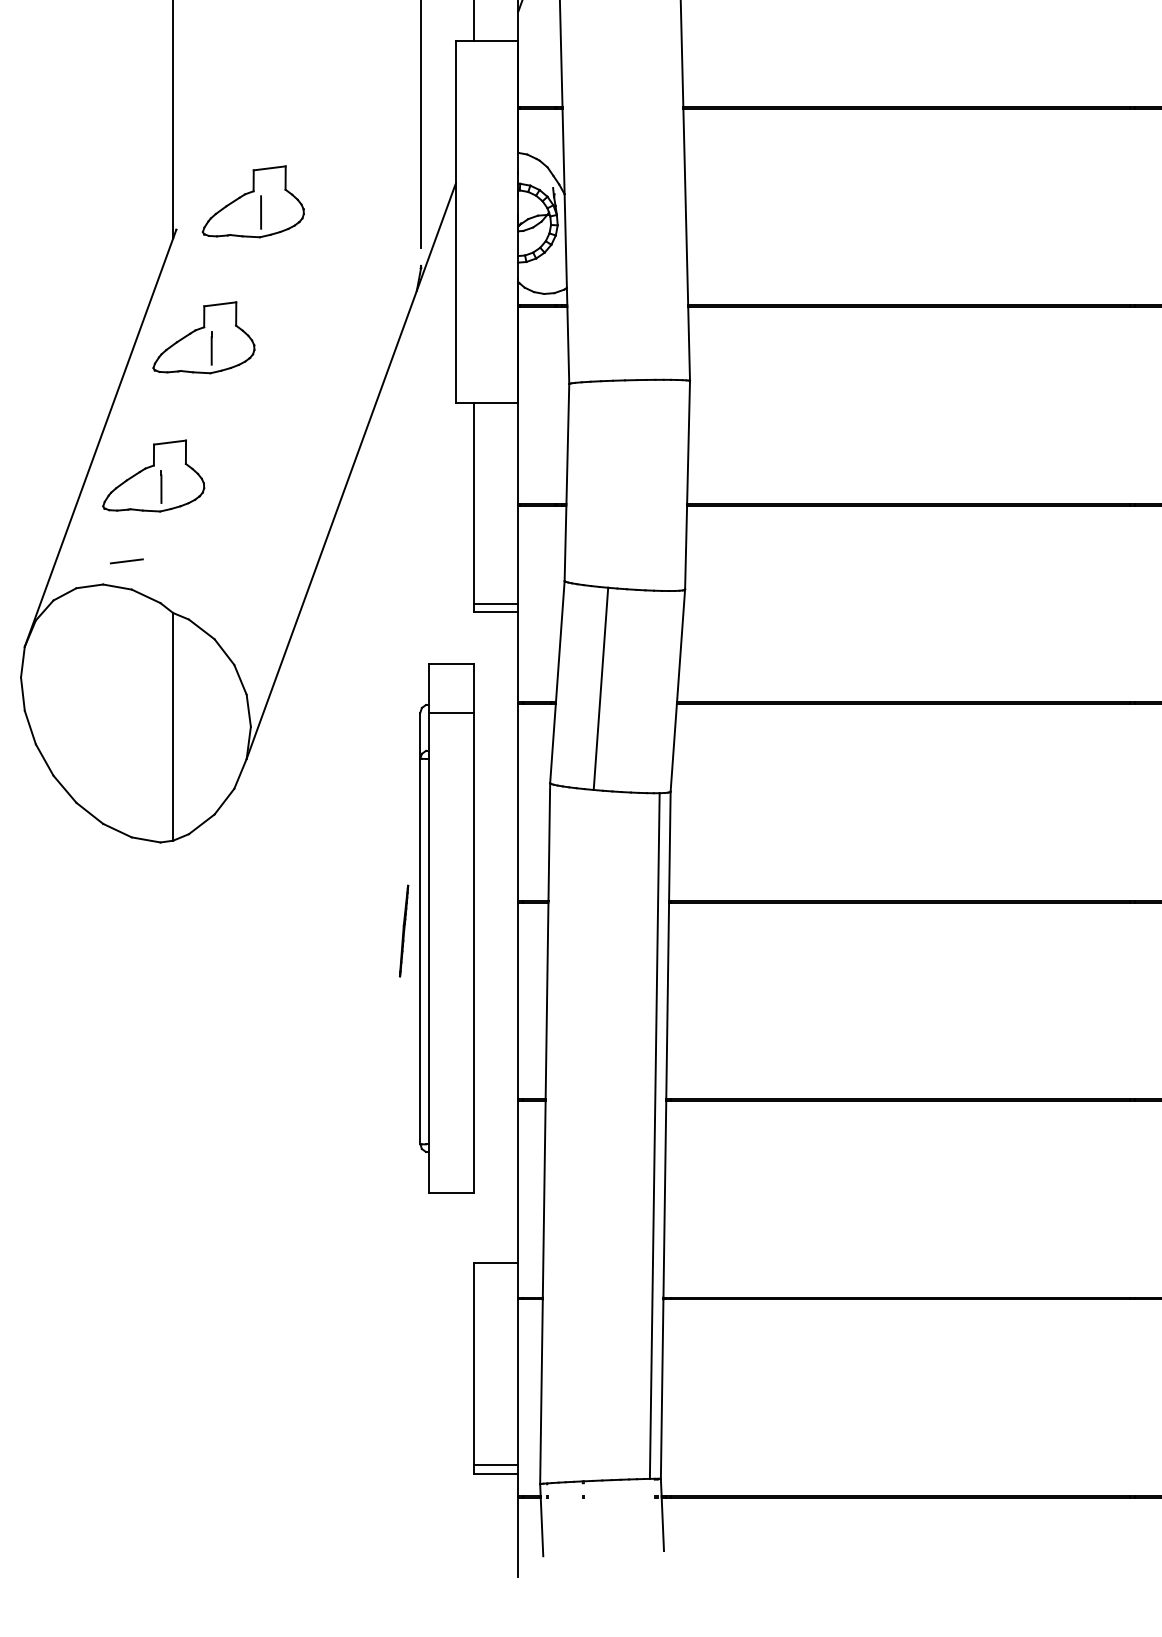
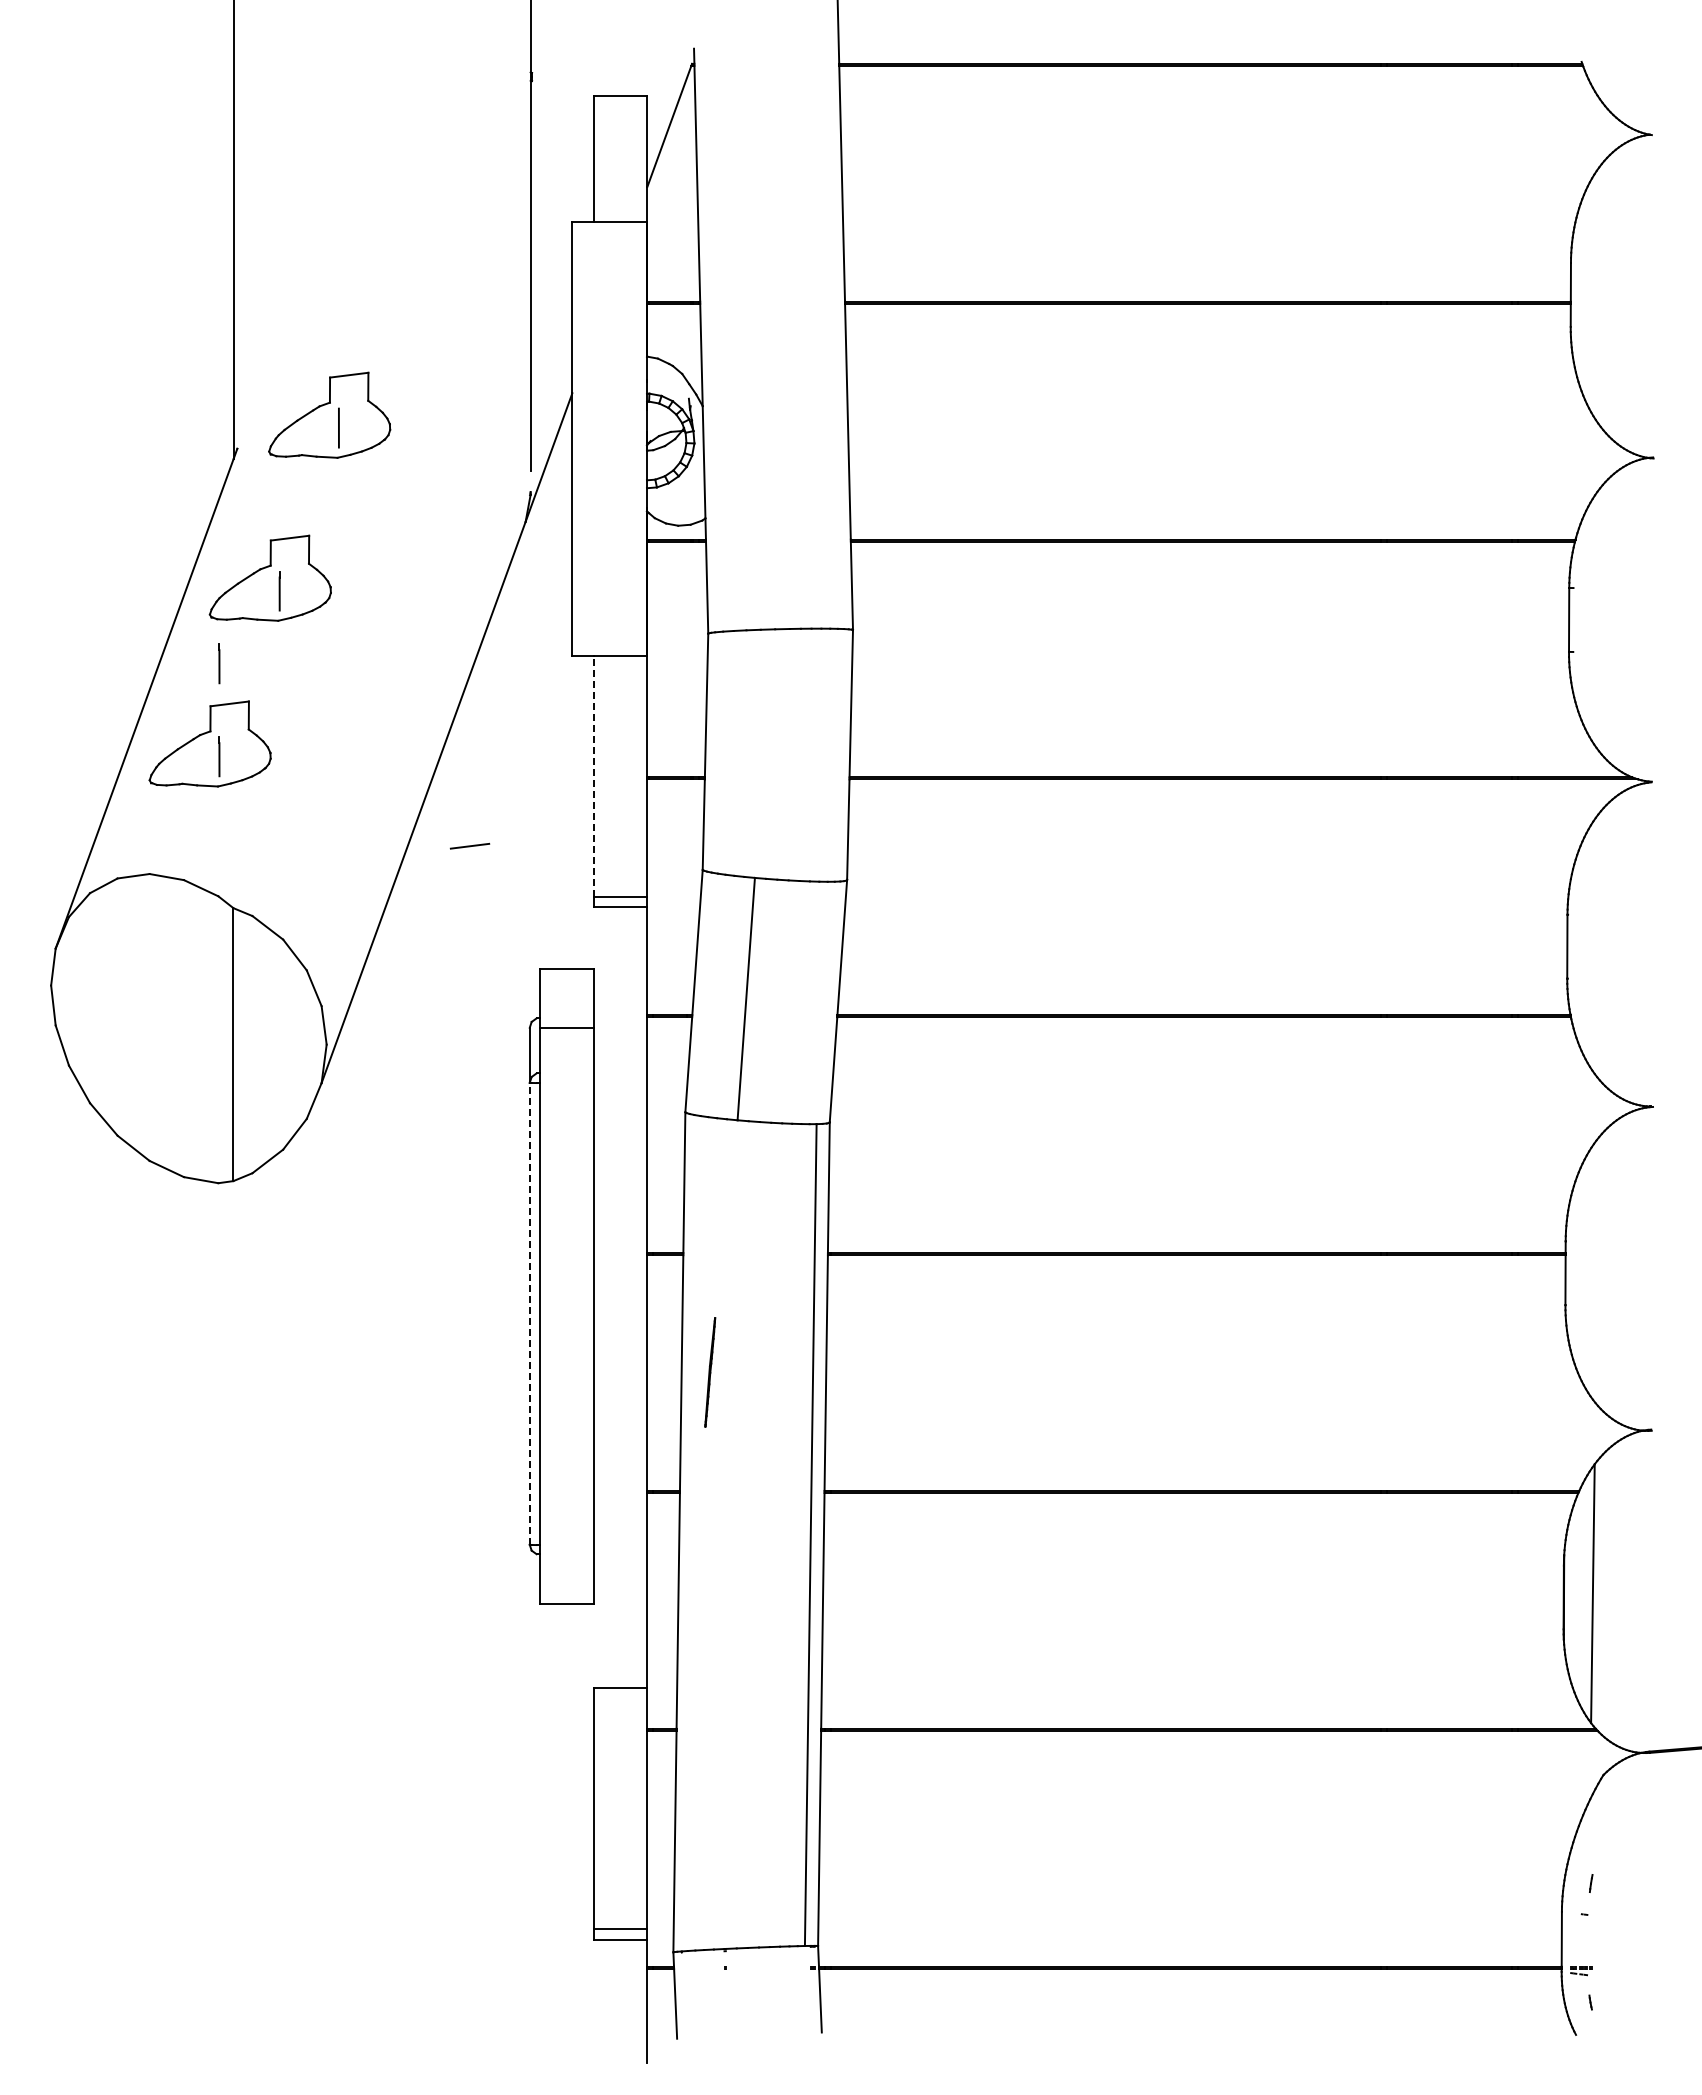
line: (161, 408) -> (219, 663), added
line: (473, 503) -> (593, 776), solid -> dashed
line: (126, 560) -> (469, 845), moved
line: (404, 931) -> (710, 1372), moved
line: (420, 951) -> (529, 1313), solid -> dashed

